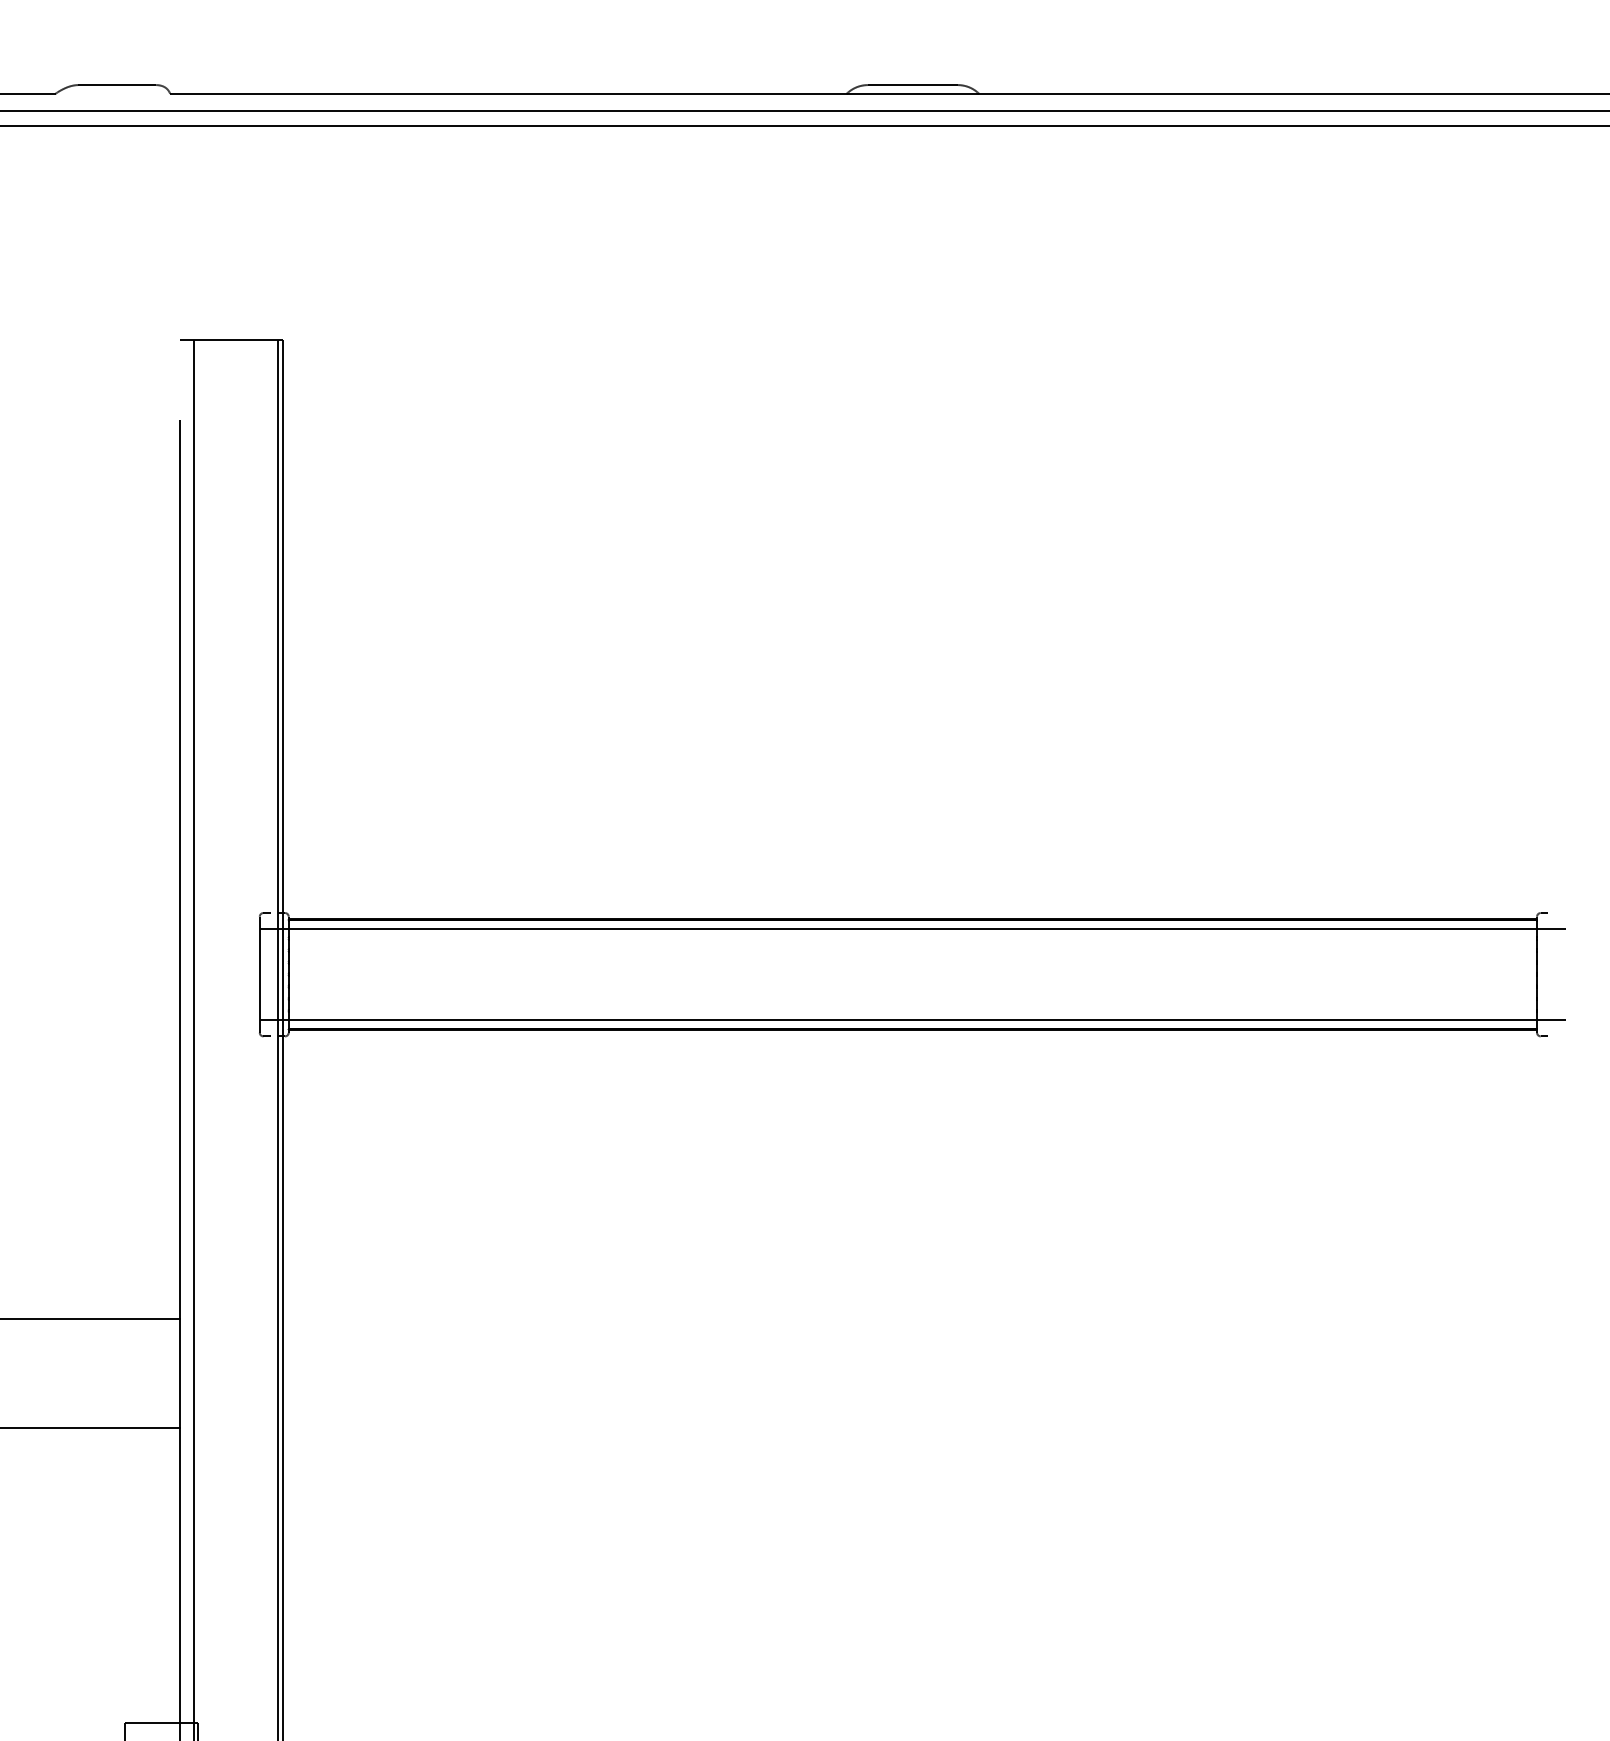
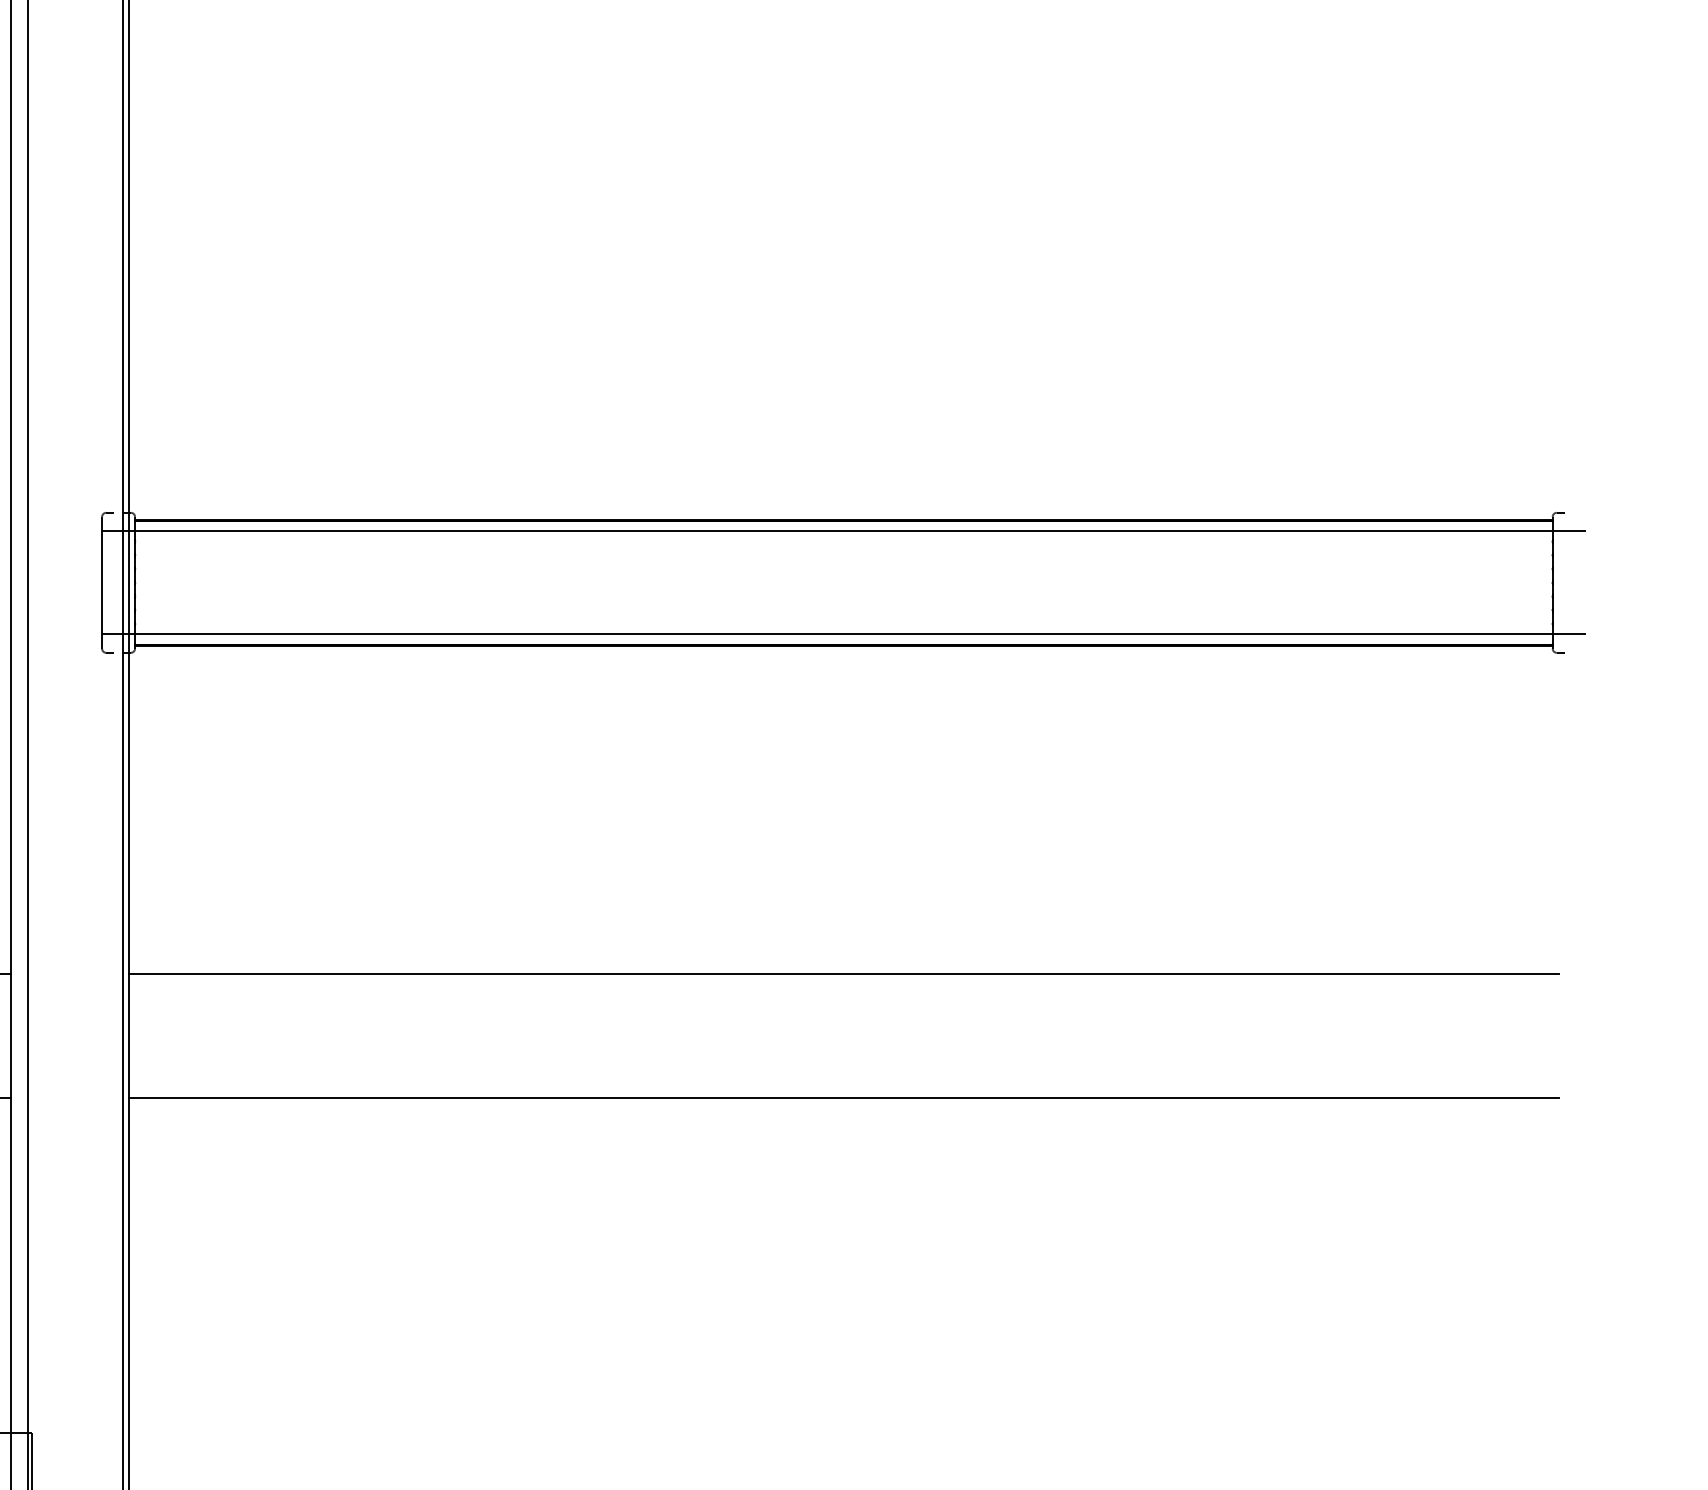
line: (912, 1319) -> (843, 974), added
line: (912, 1428) -> (843, 1098), added

